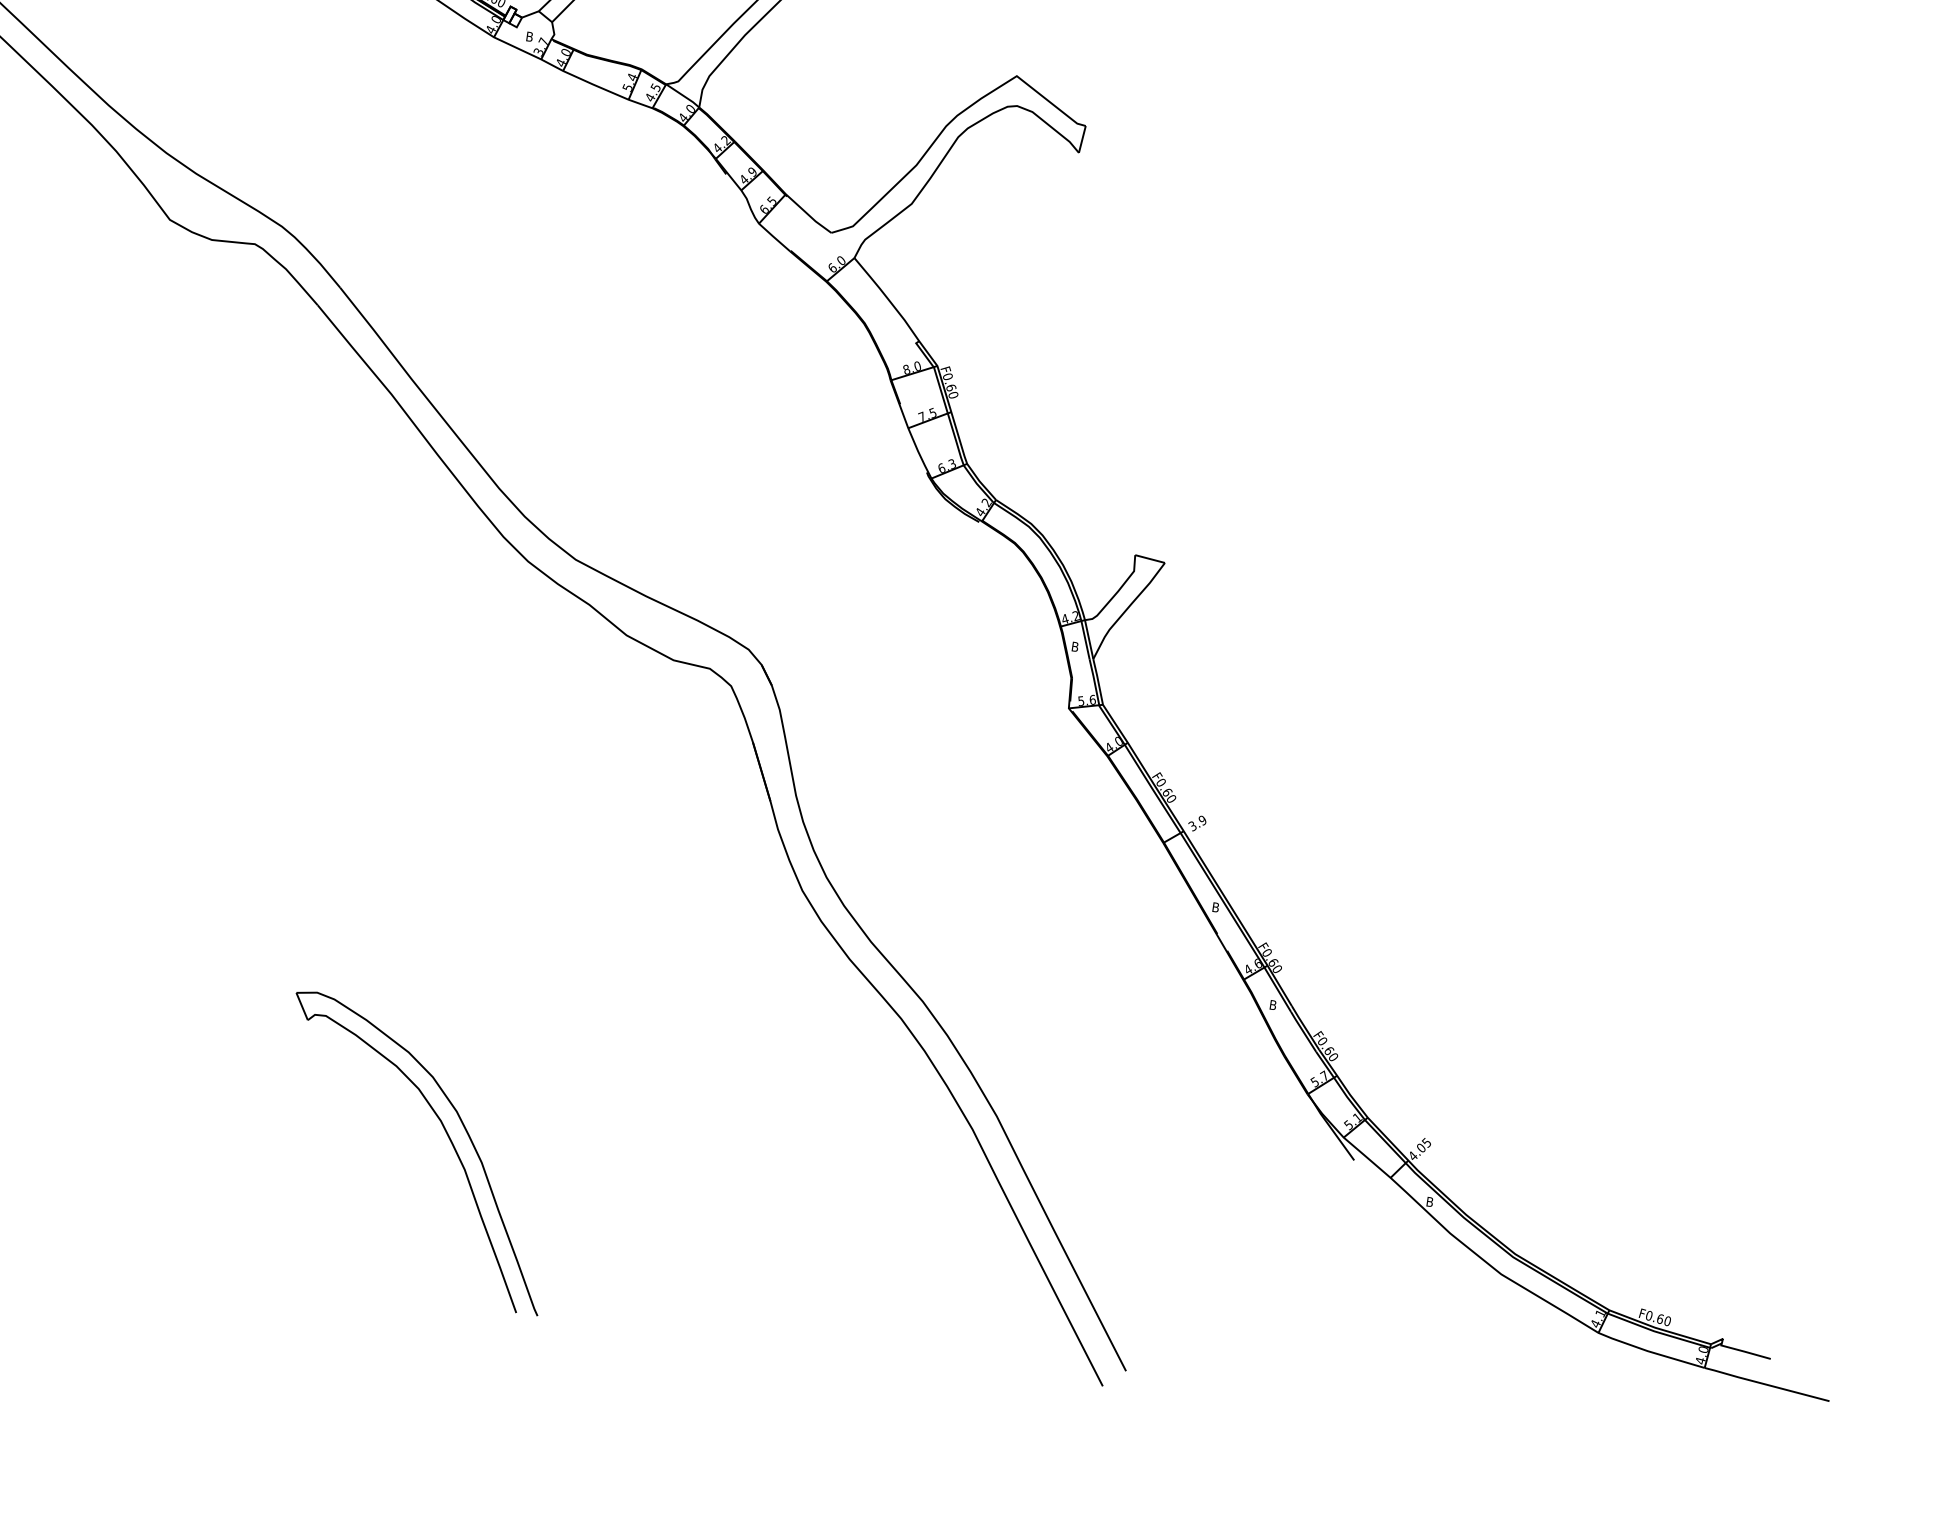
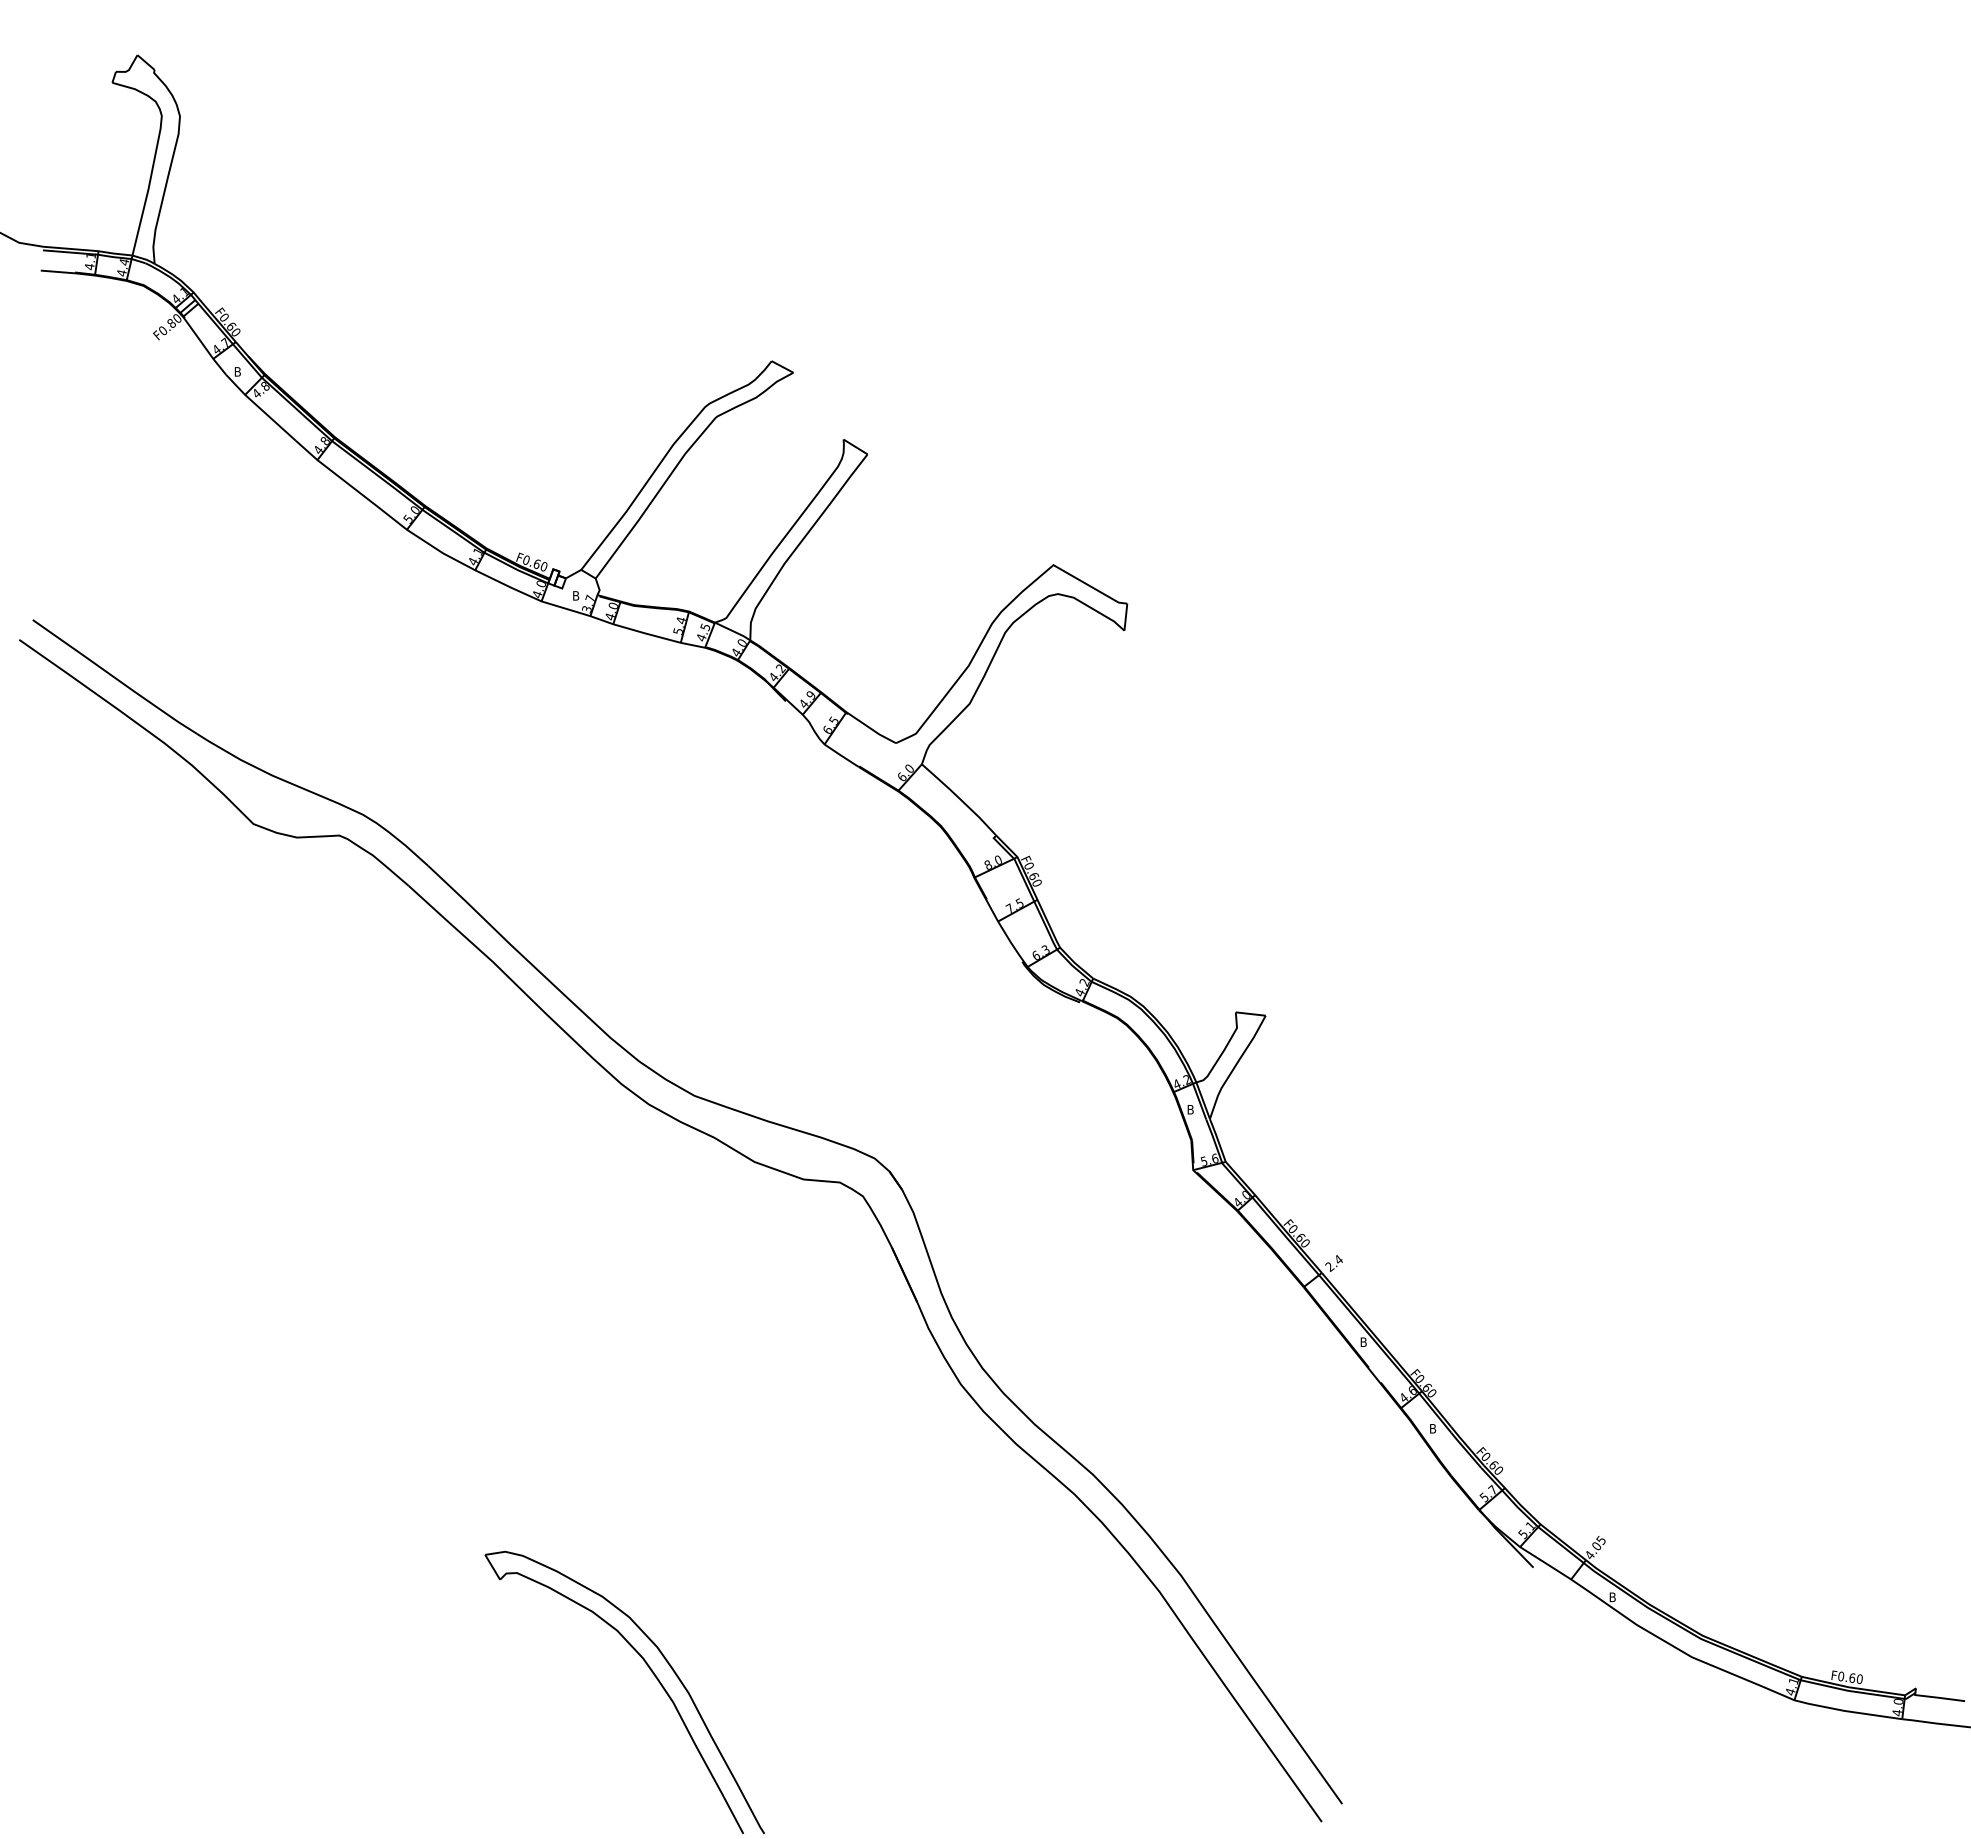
text: (1197, 822) -> (1333, 1262), 3.9 -> 2.4

